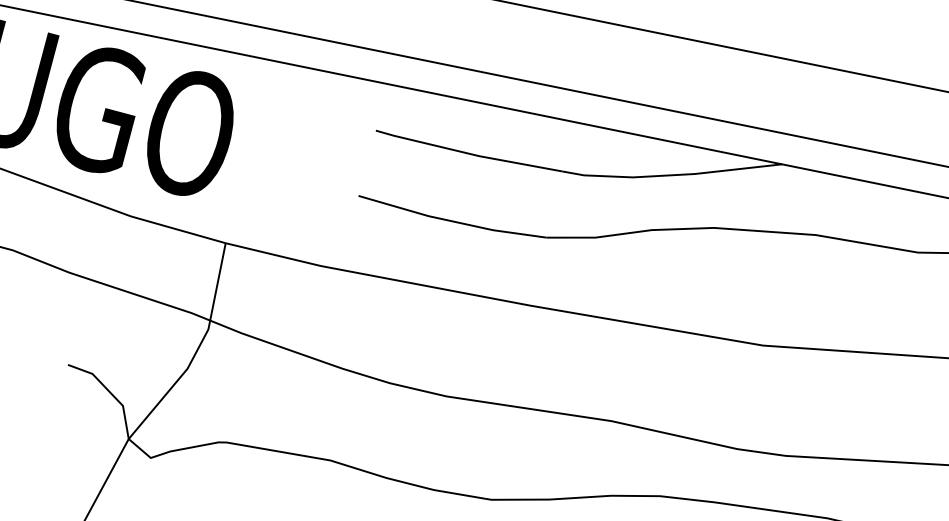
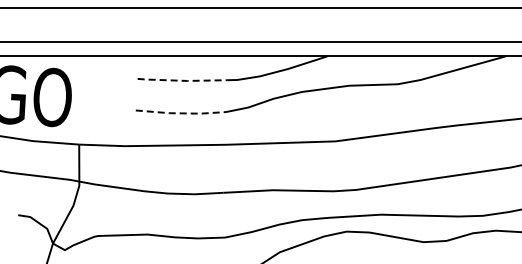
line: (468, 153) -> (182, 80), solid -> dashed
line: (450, 221) -> (180, 113), solid -> dashed

